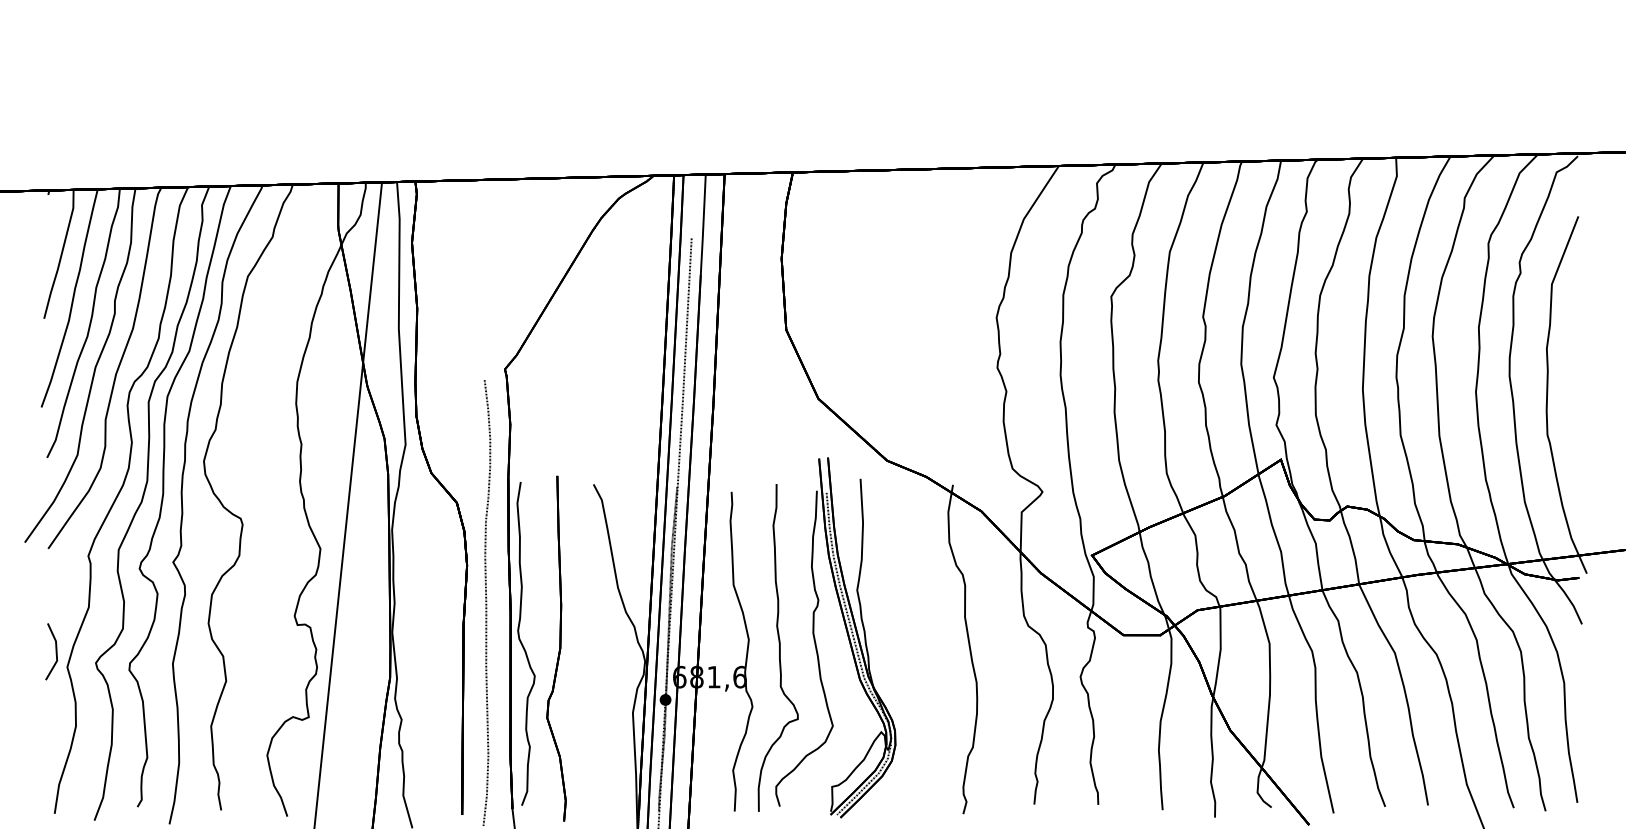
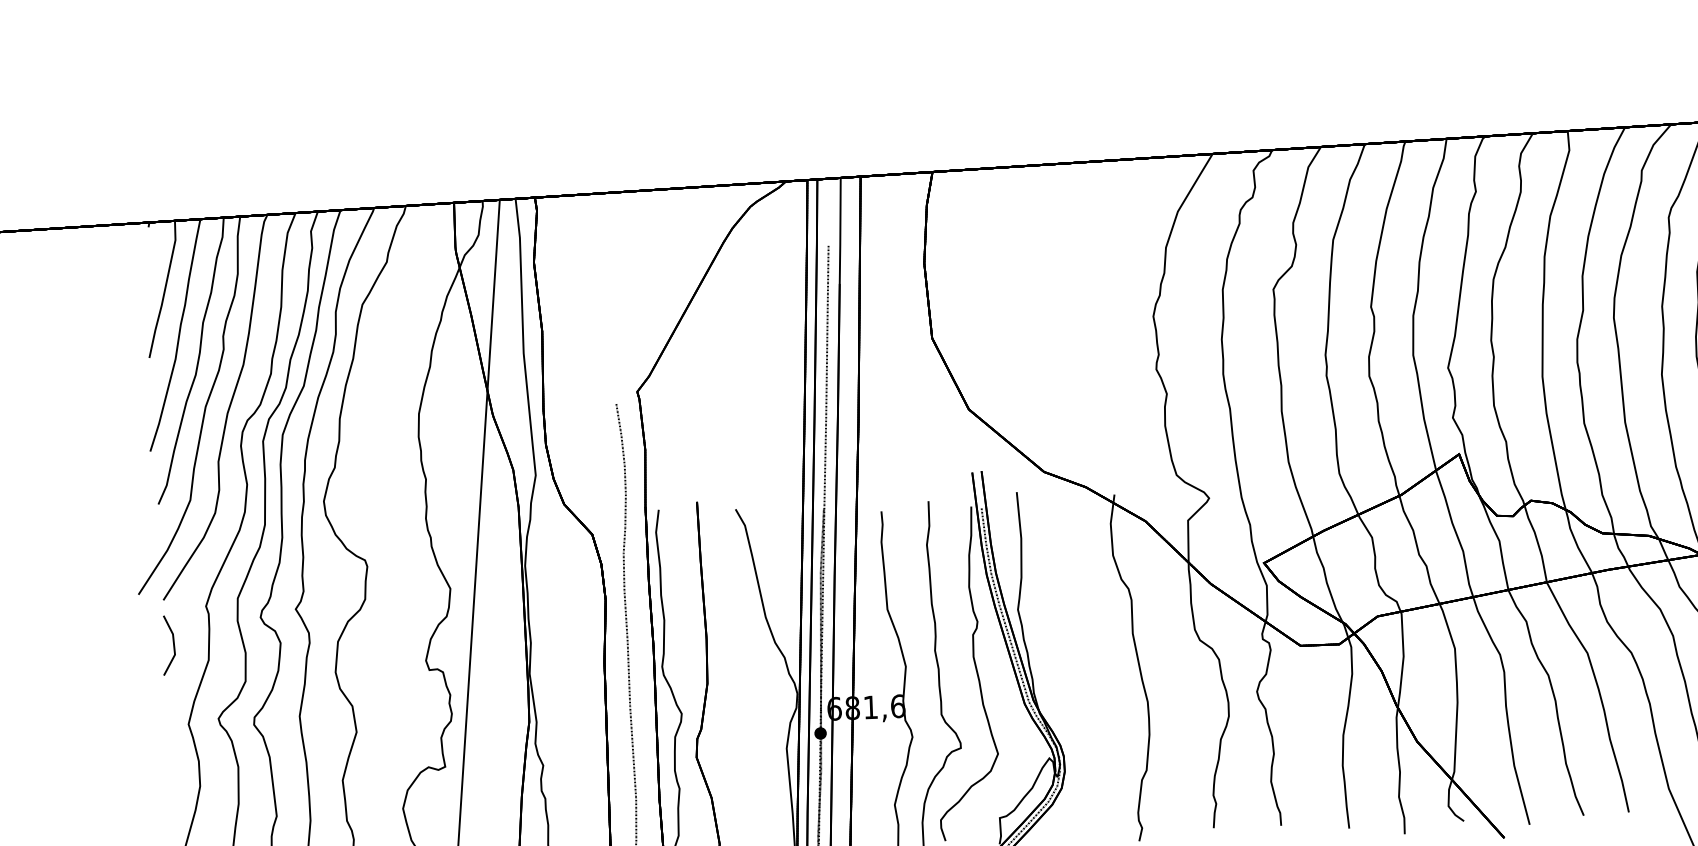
line: (55, 651) -> (172, 644), moved

